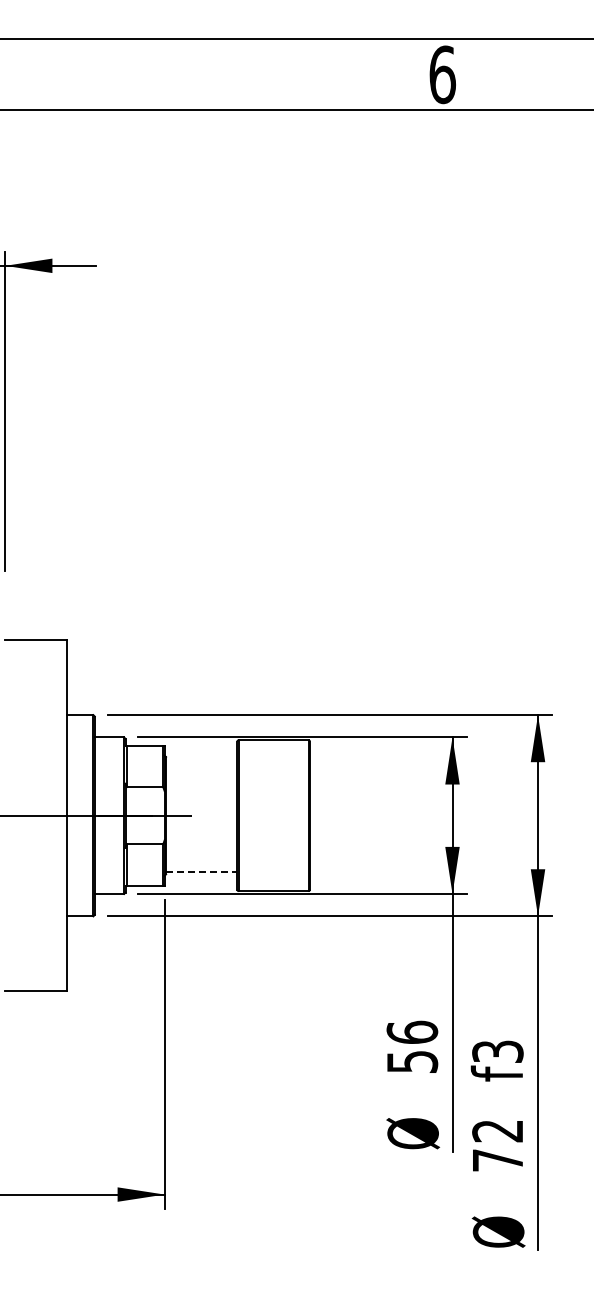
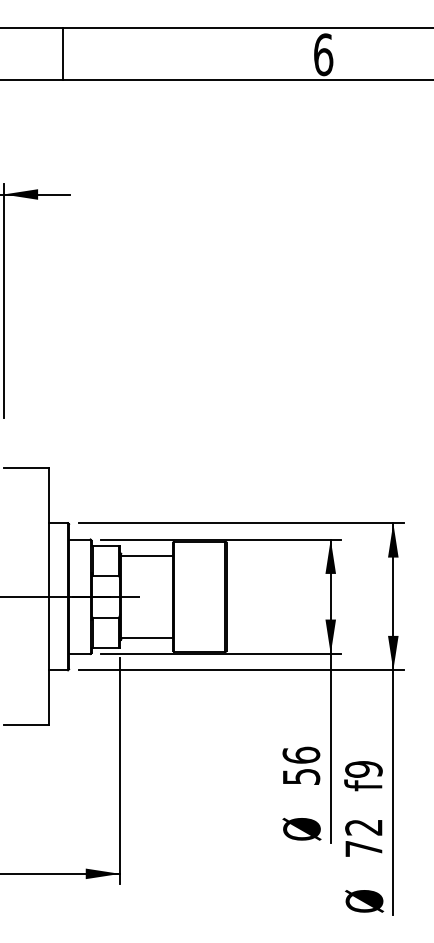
line: (86, 73) -> (63, 53), added
line: (201, 759) -> (147, 555), added
line: (201, 871) -> (147, 637), dashed -> solid
text: (497, 1051) -> (363, 769), f3 -> f9

